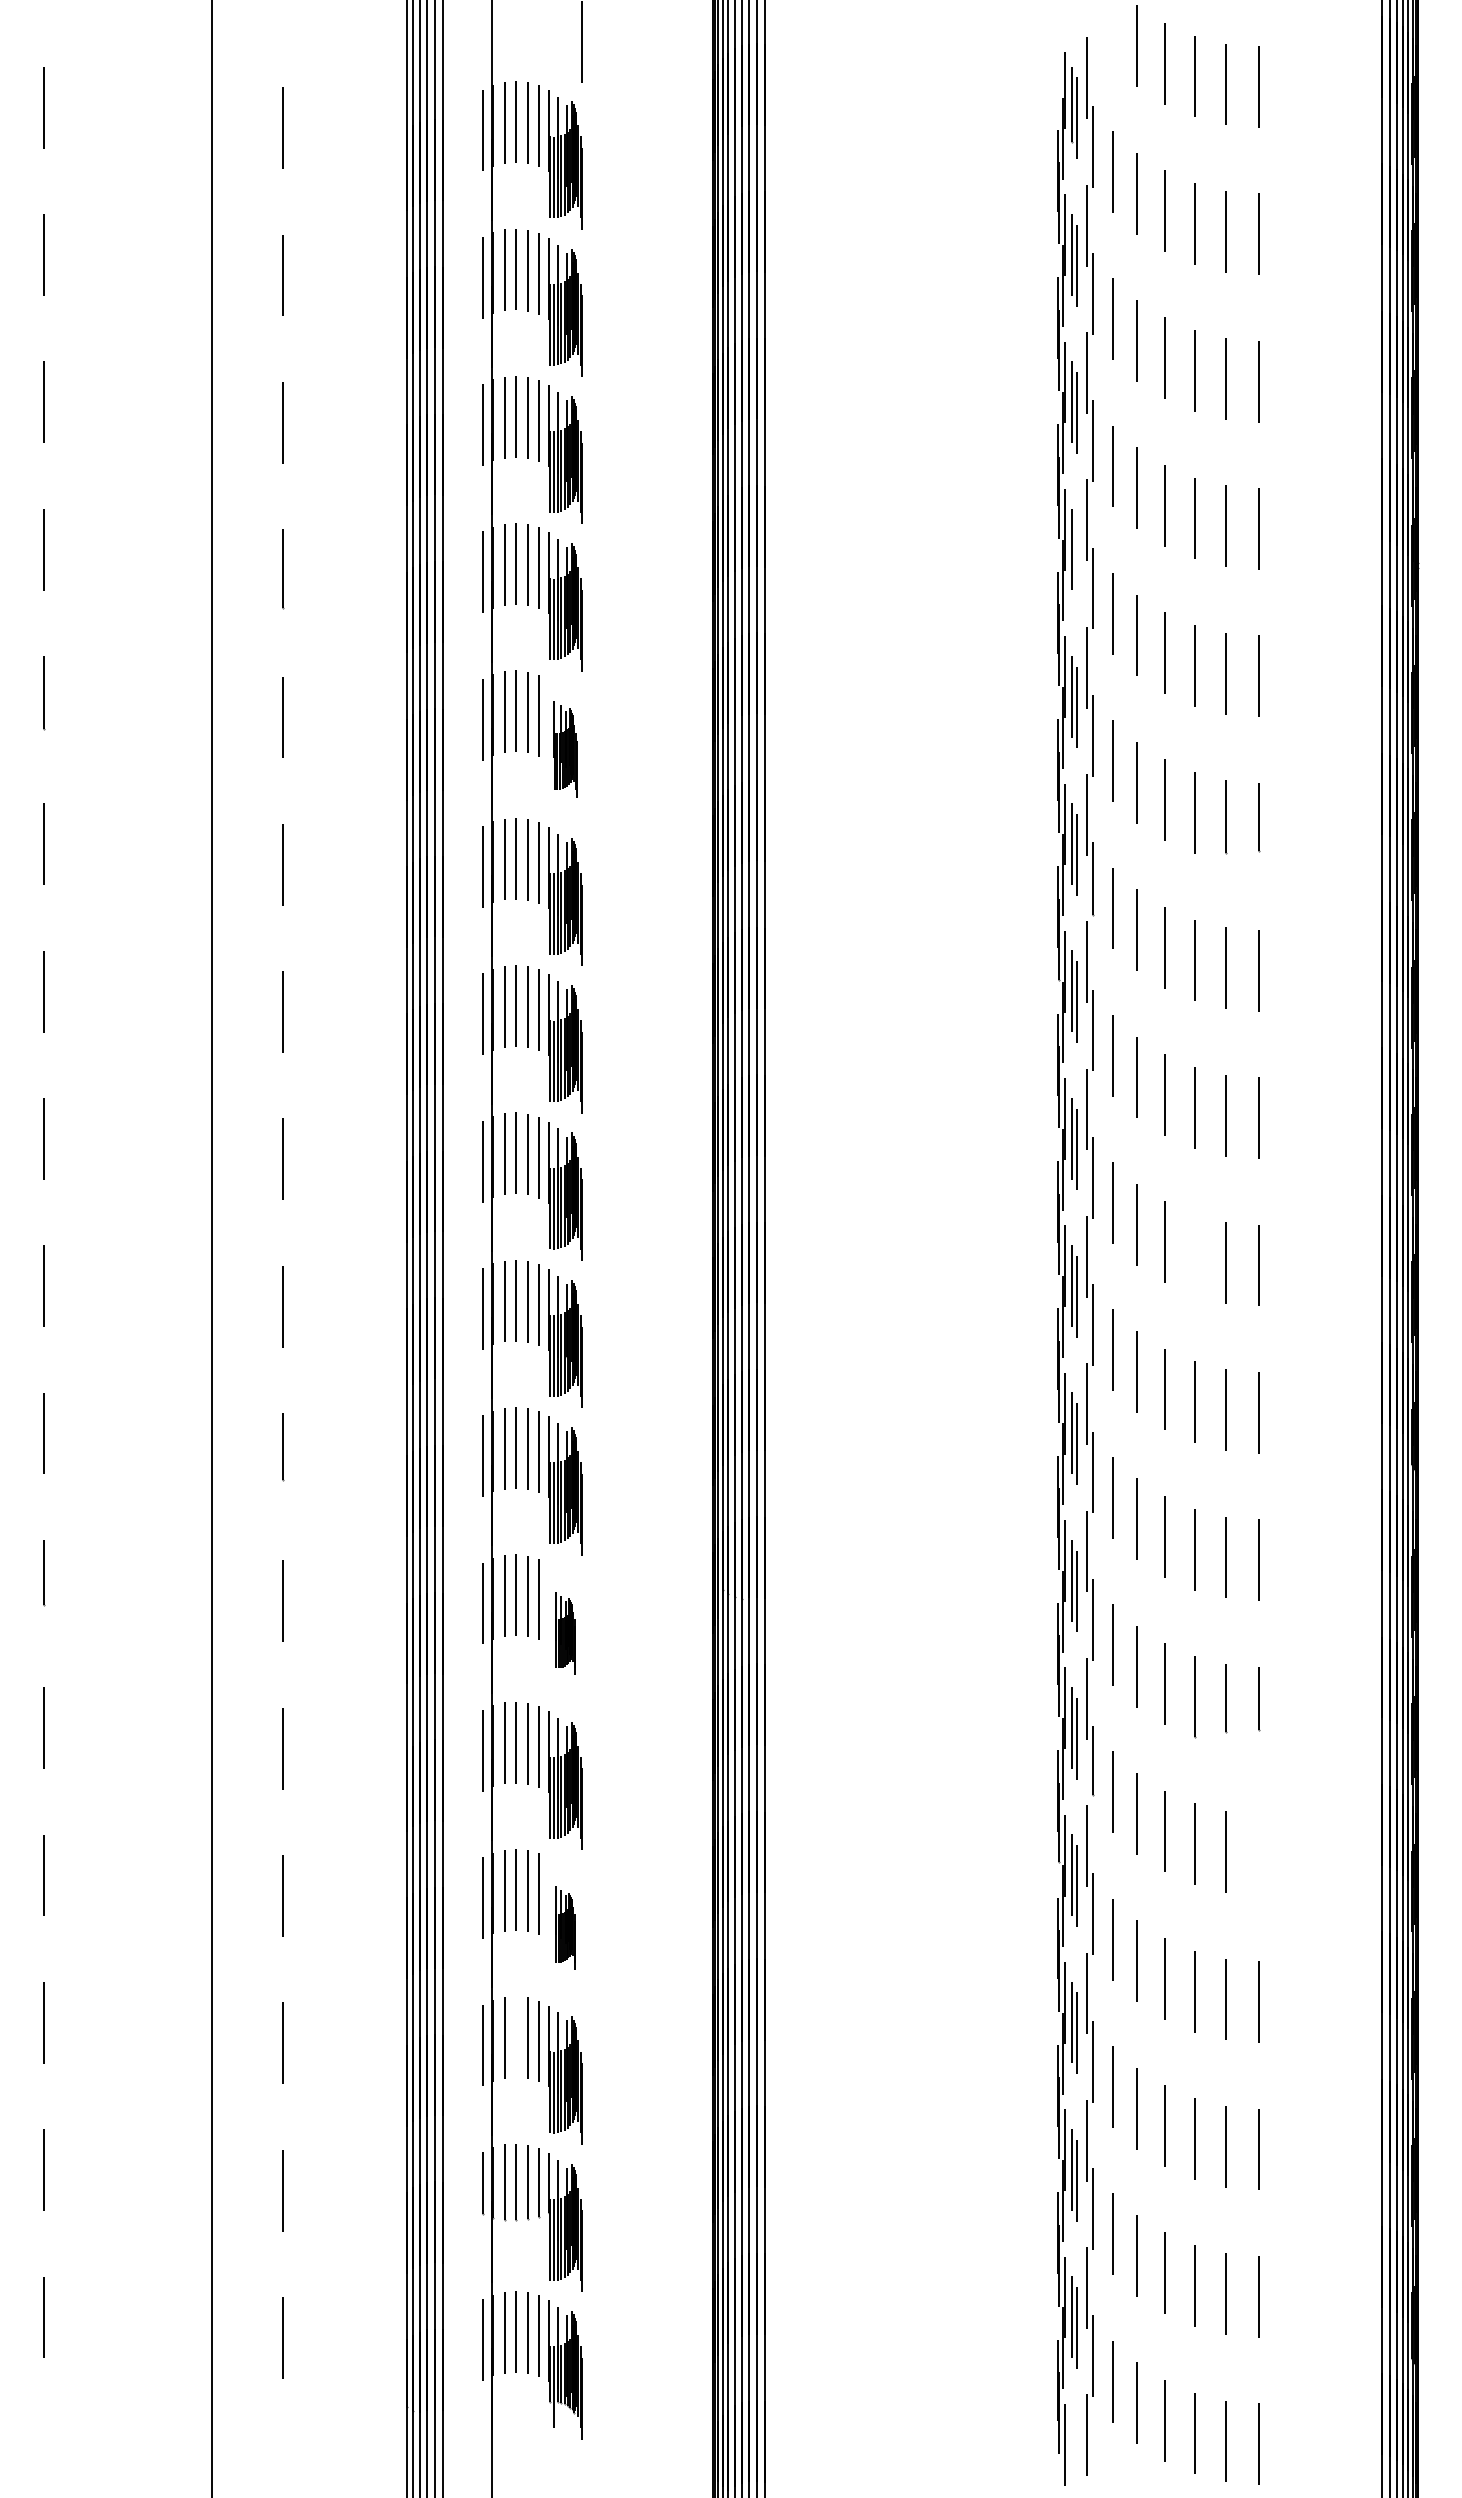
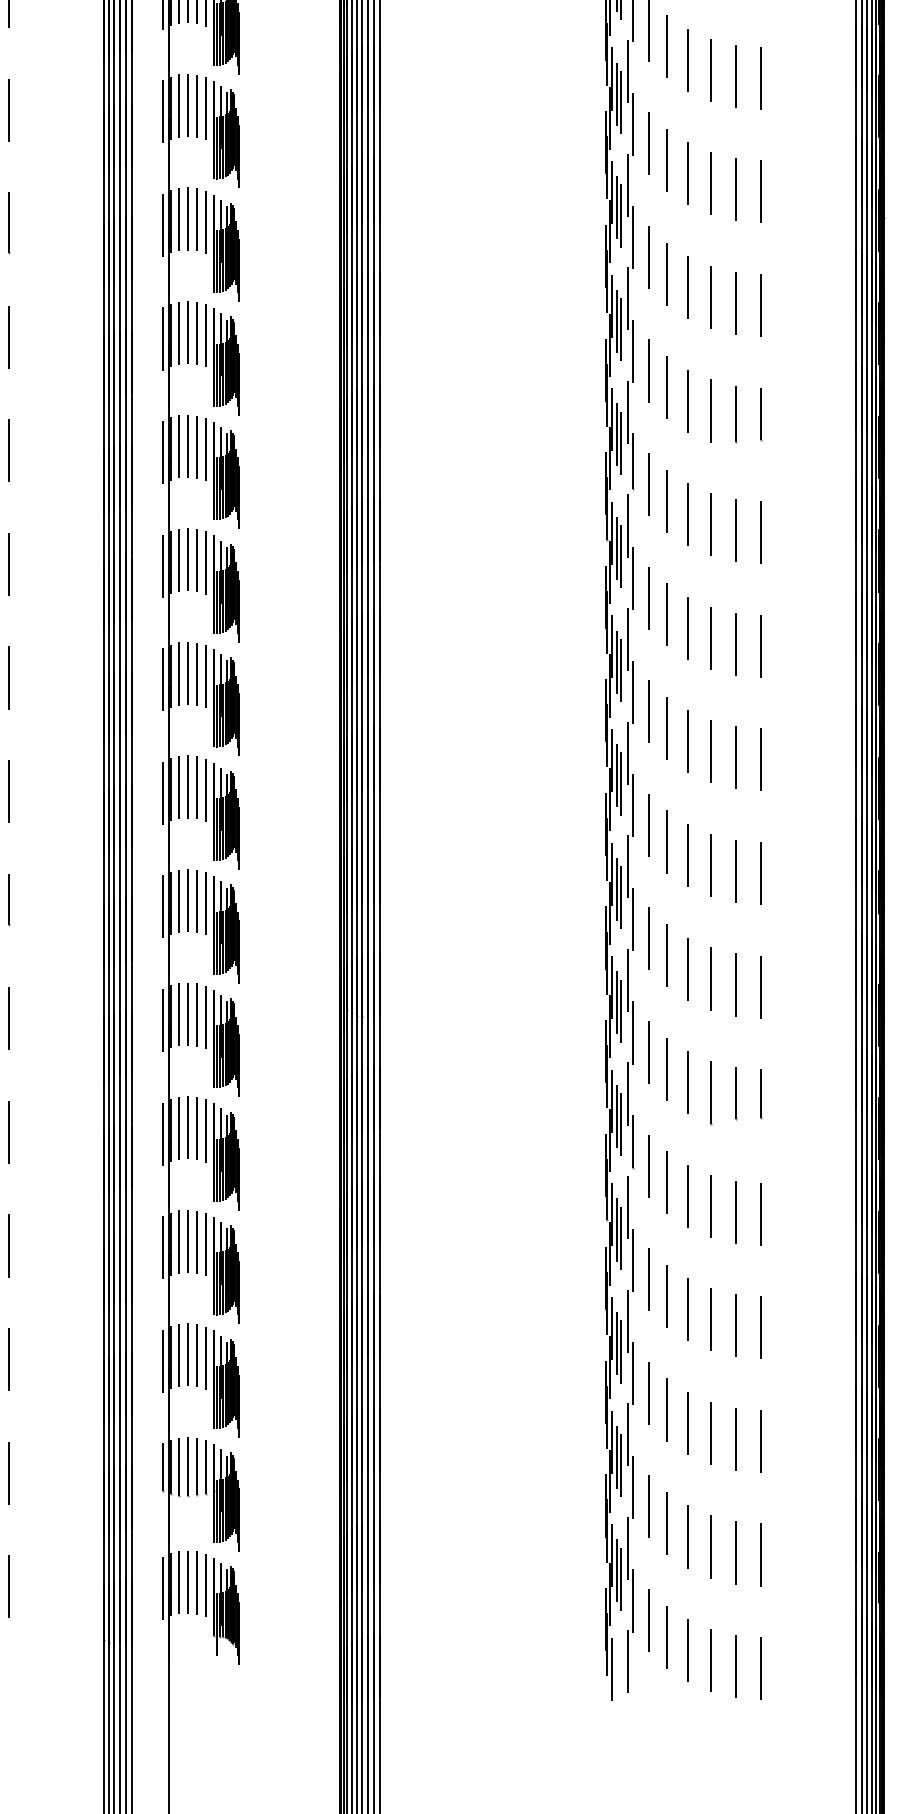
line: (1076, 560) -> (620, 216), added
part: (565, 749) -> (226, 361), size x1.43
line: (1194, 1254) -> (711, 751), added
part: (565, 1633) -> (226, 1043), size x1.67
line: (1258, 1854) -> (760, 1214), added
part: (565, 1927) -> (226, 1270), size x1.67
line: (516, 2037) -> (188, 1355), added

